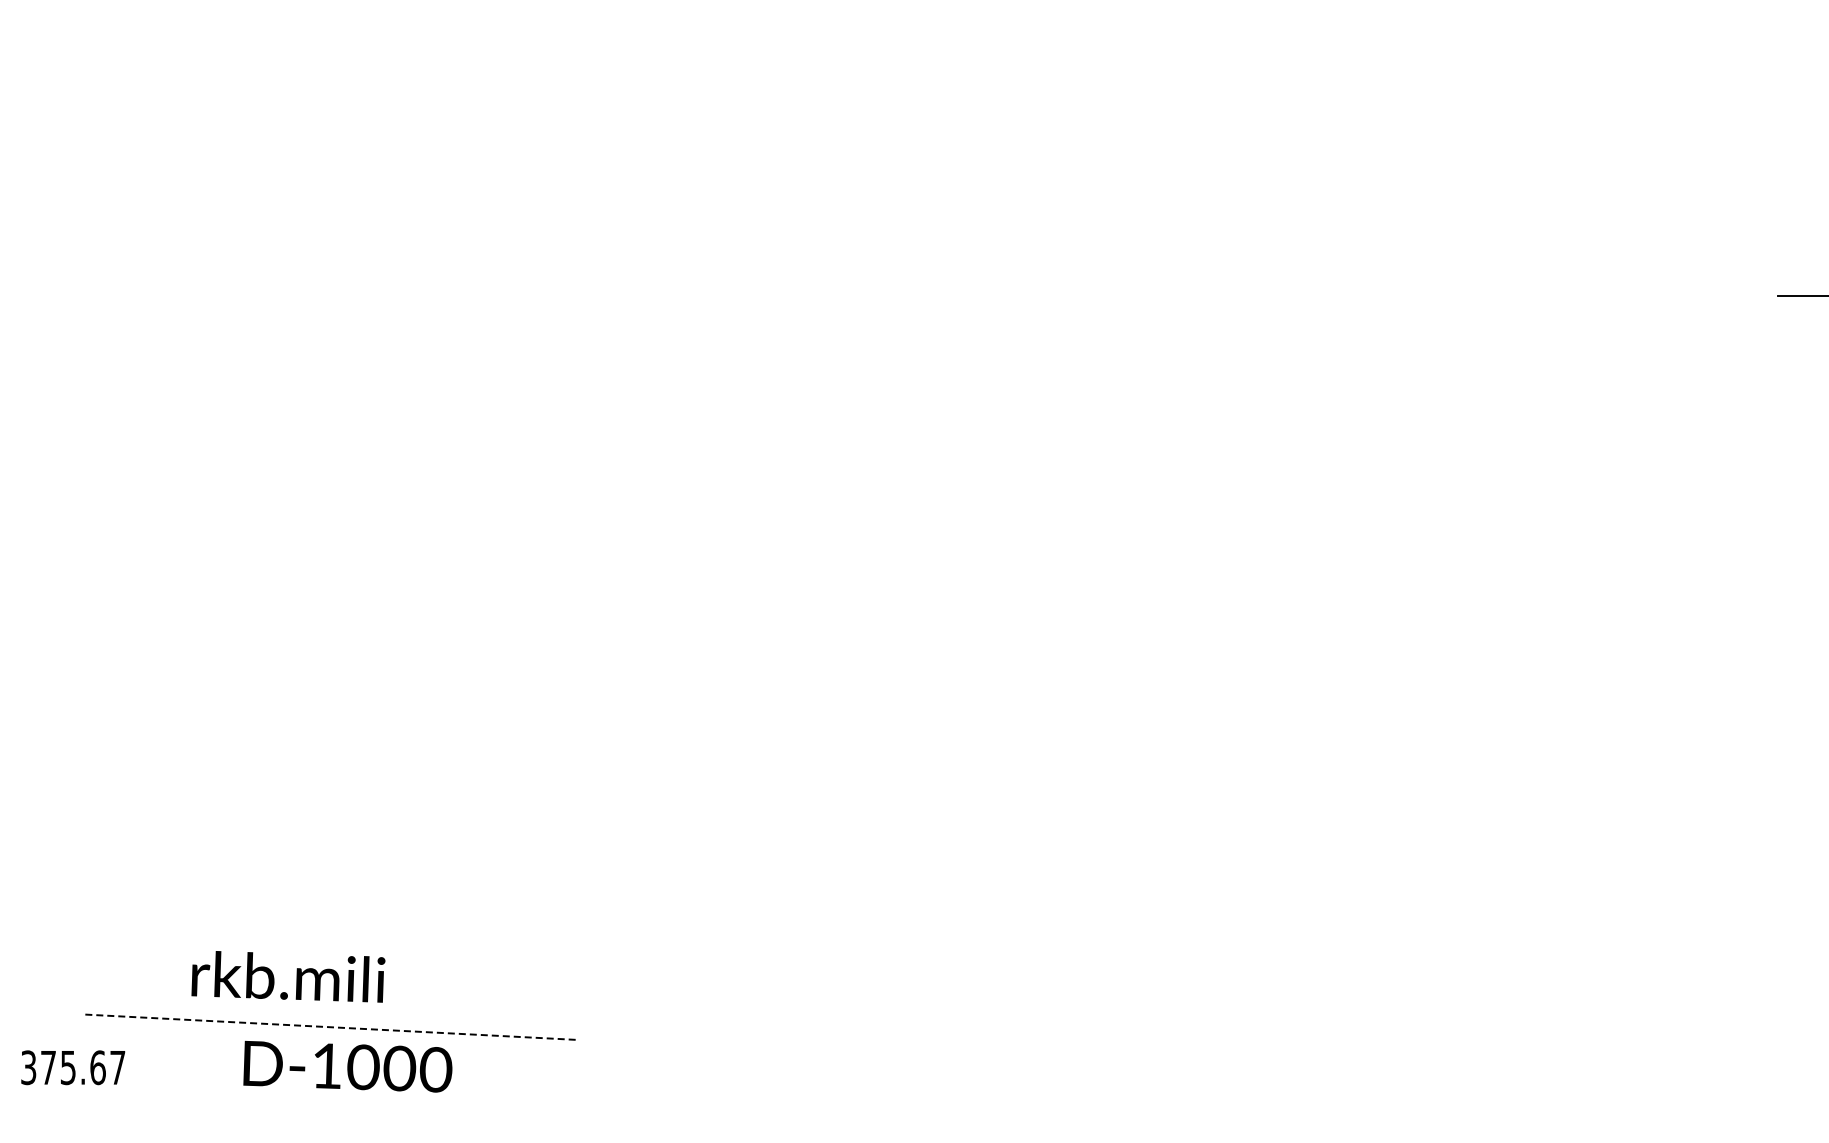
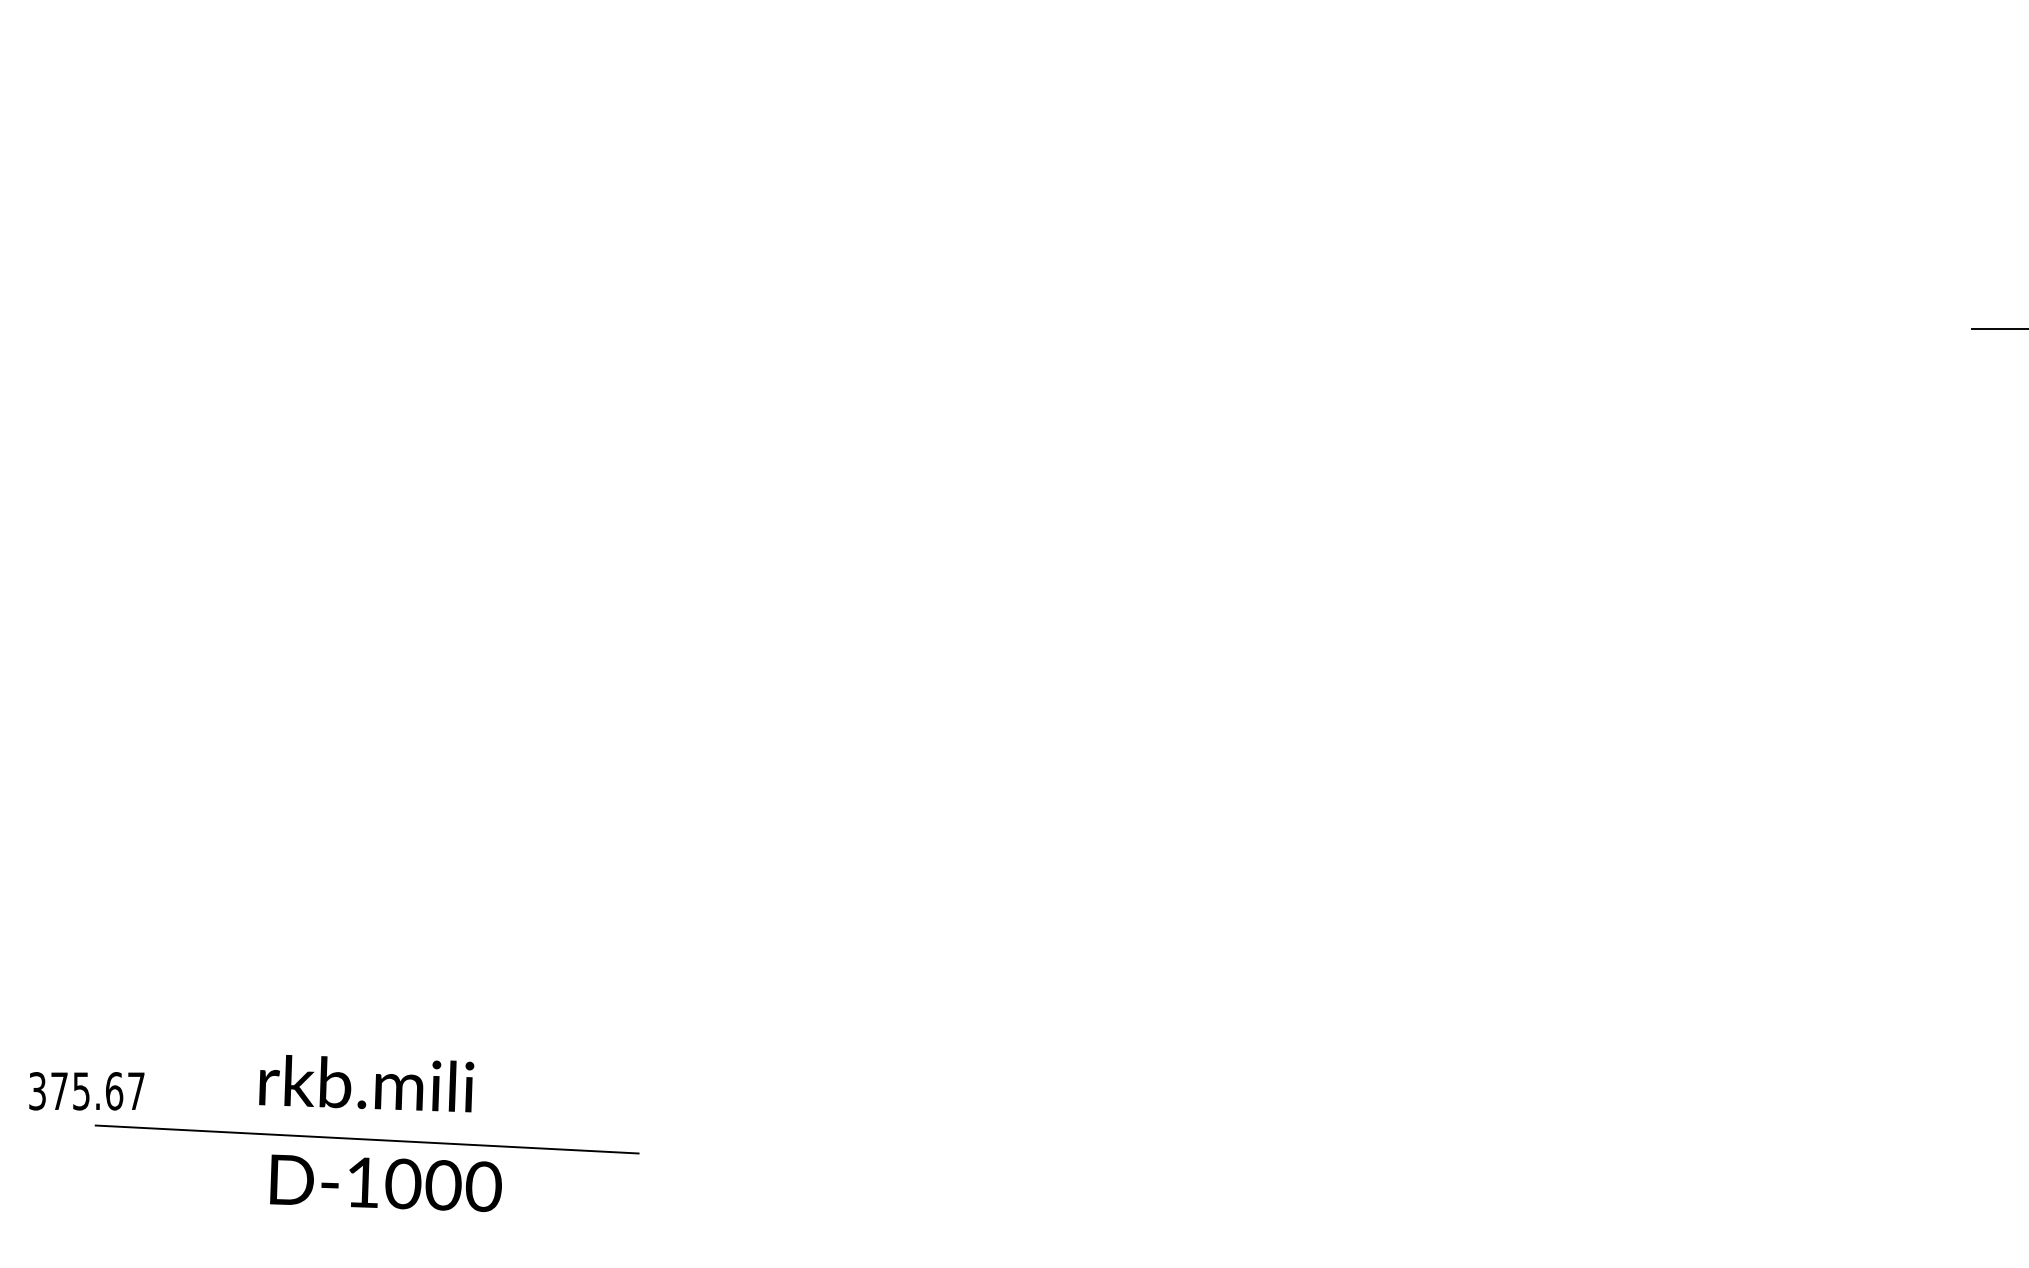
text: (288, 976) -> (366, 1083), moved
line: (330, 1027) -> (366, 1139), dashed -> solid
text: (73, 1067) -> (87, 1090), moved

